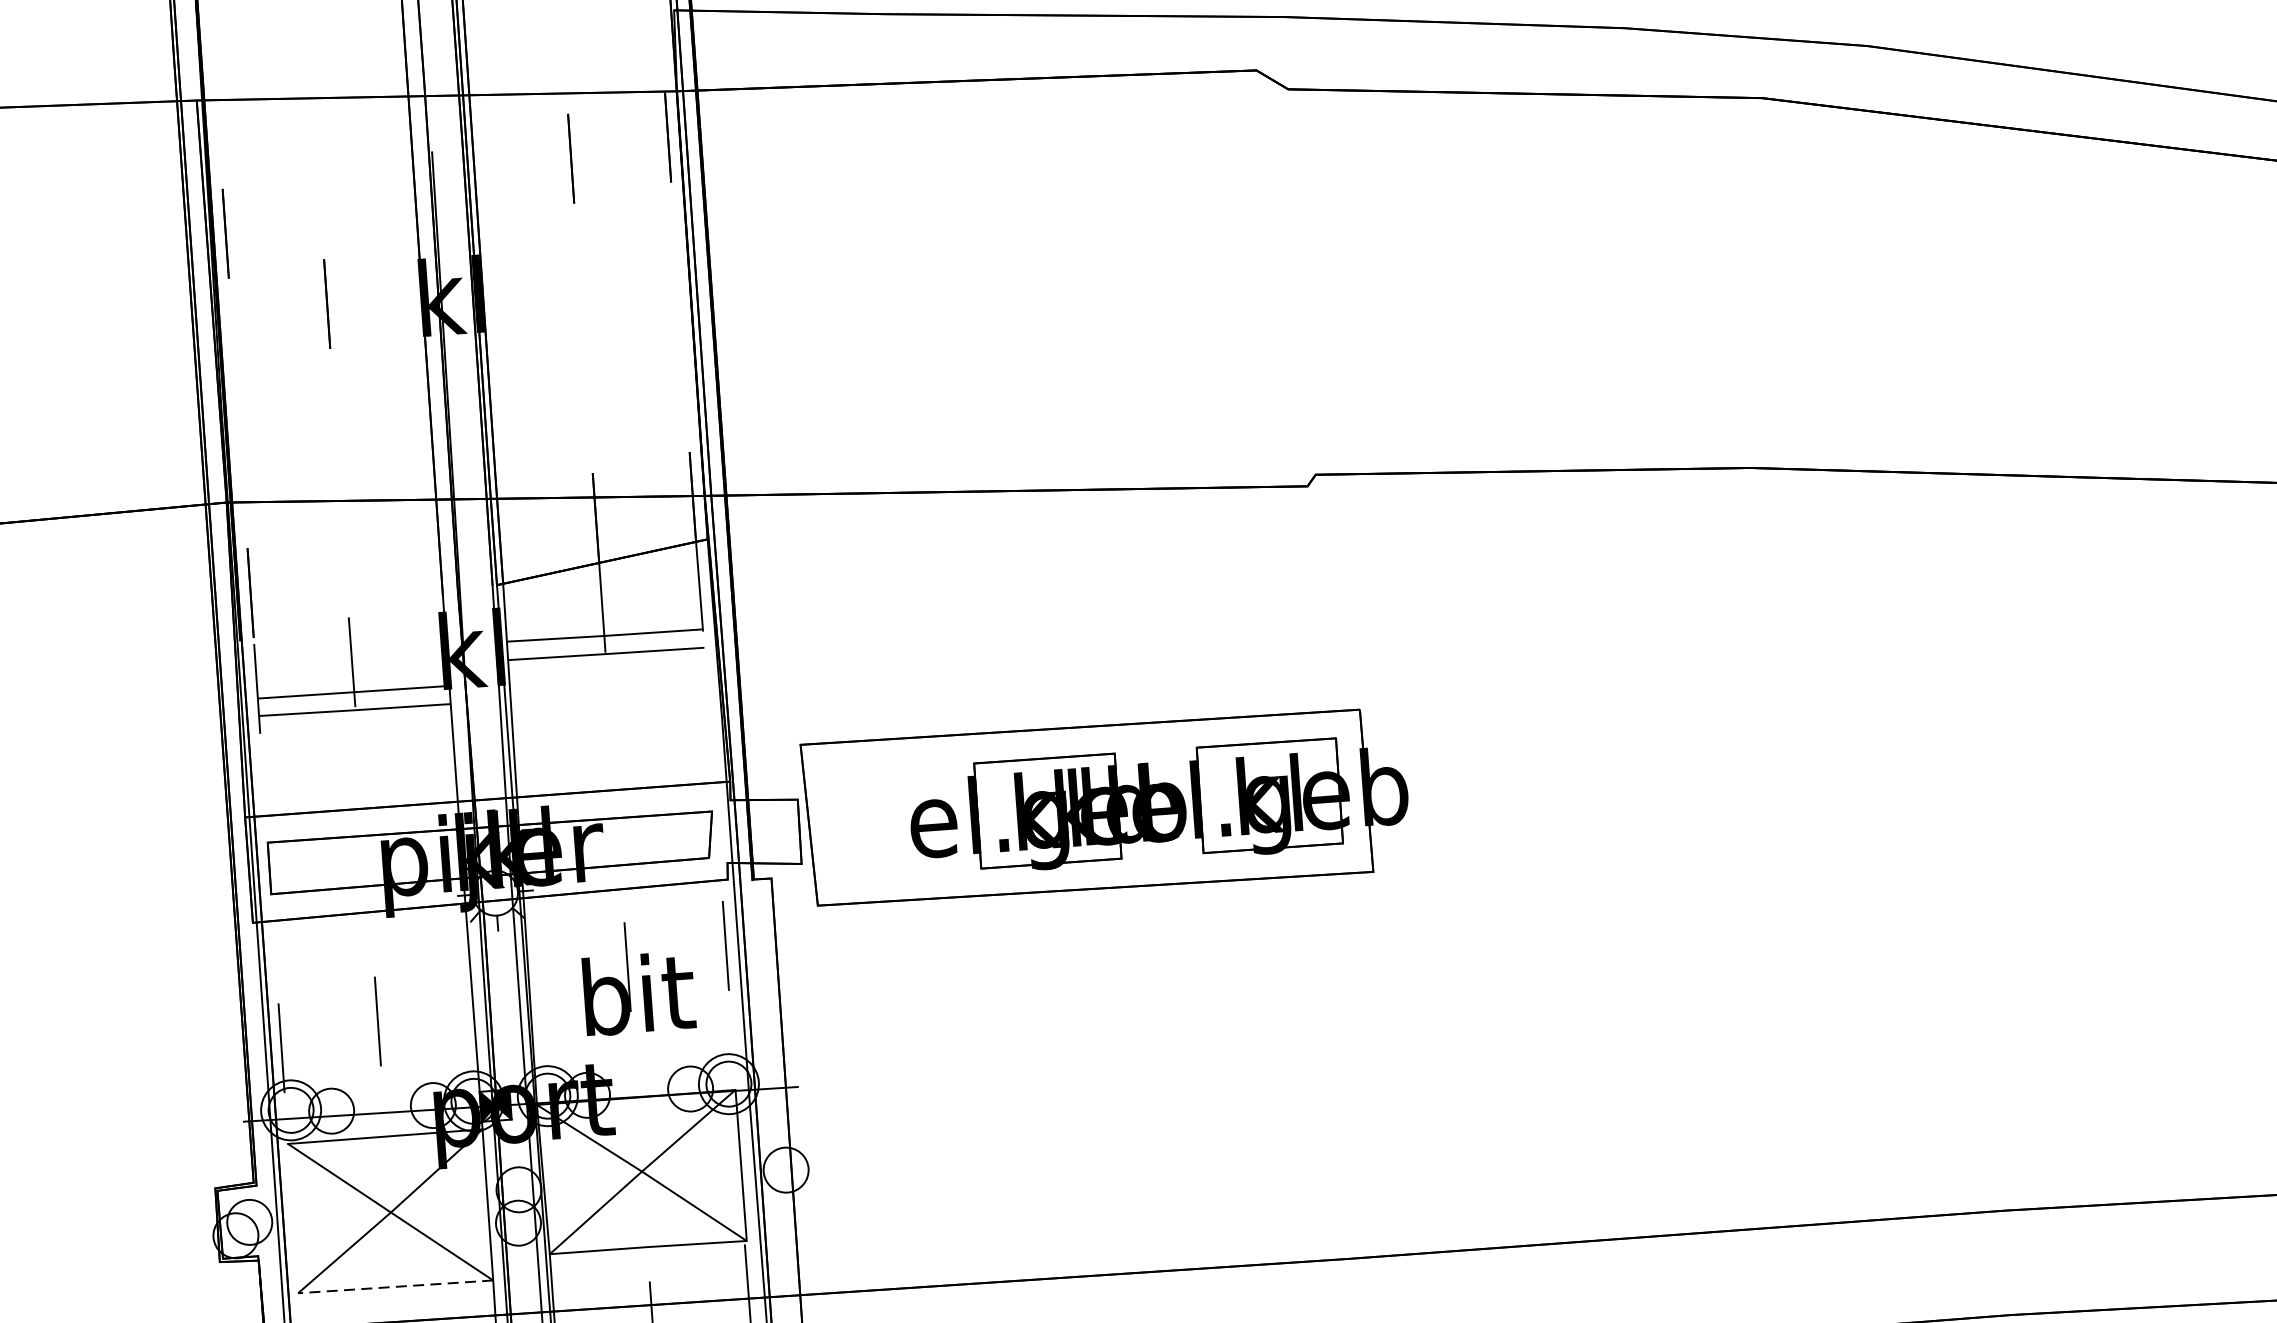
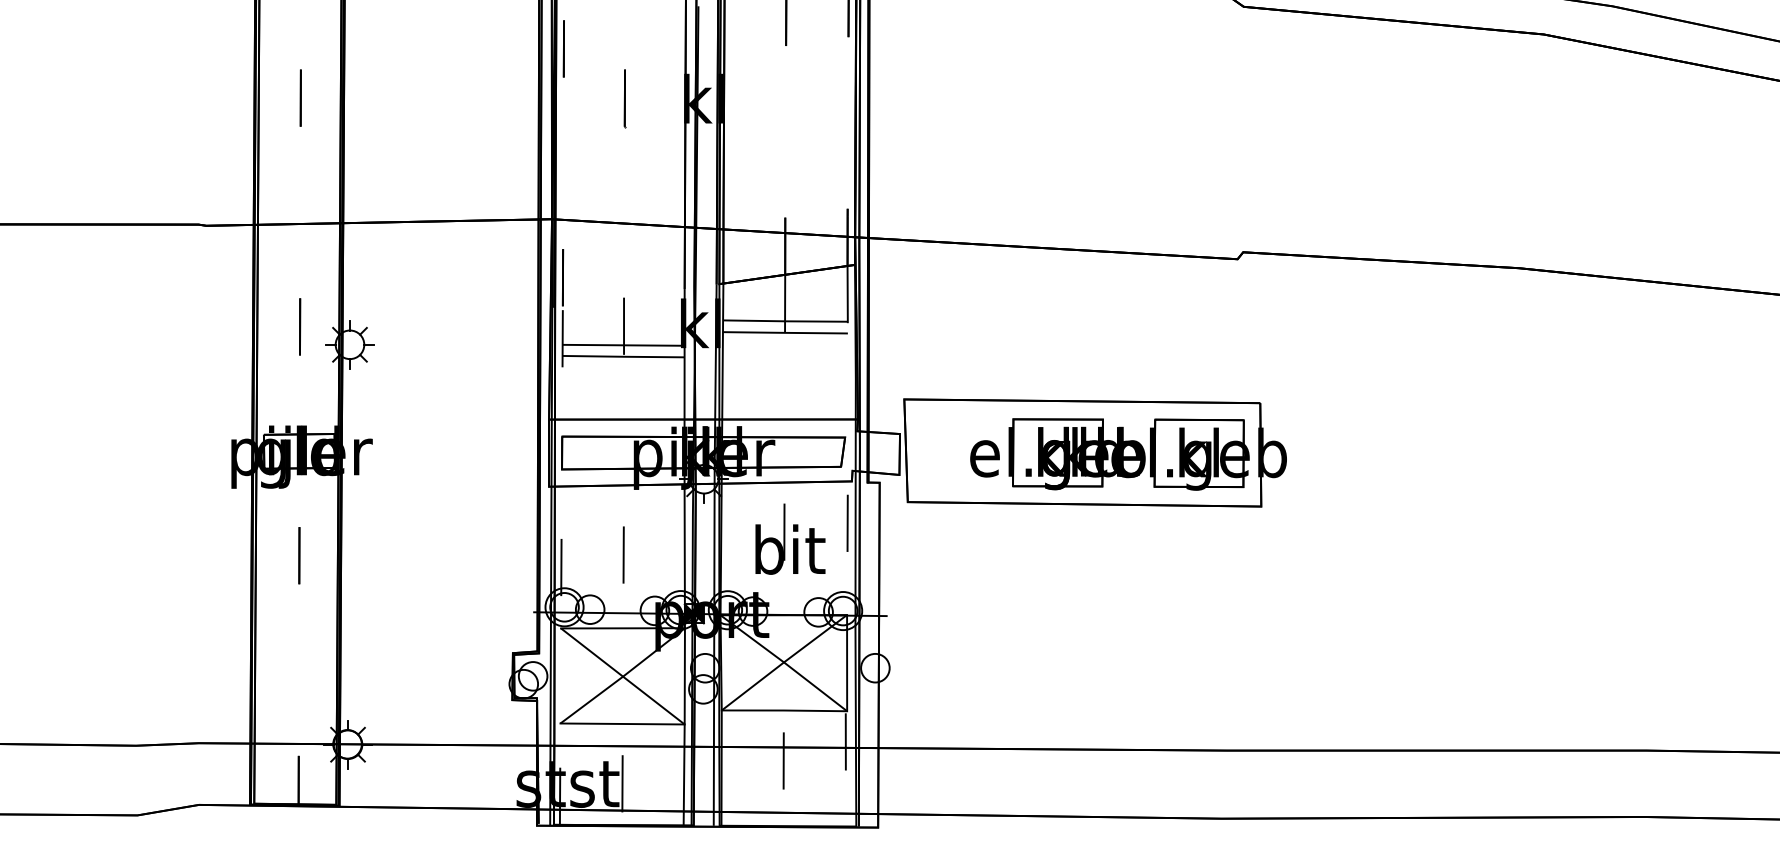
line: (395, 1286) -> (622, 723), dashed -> solid

